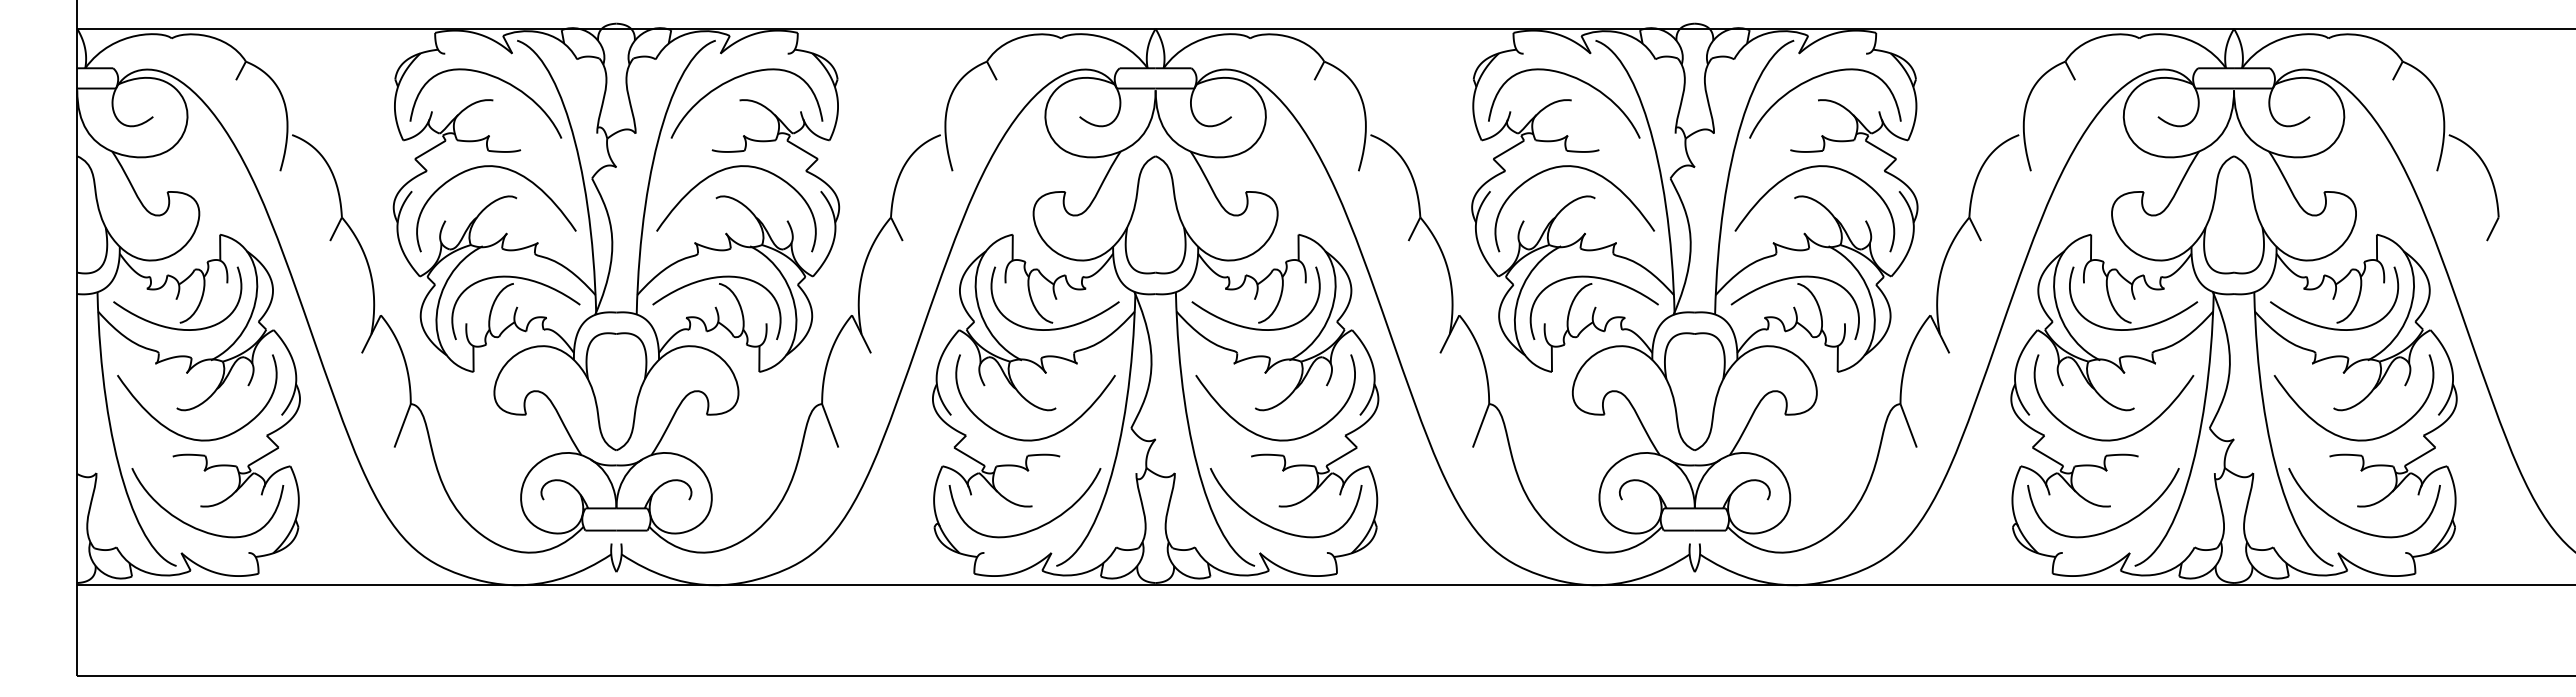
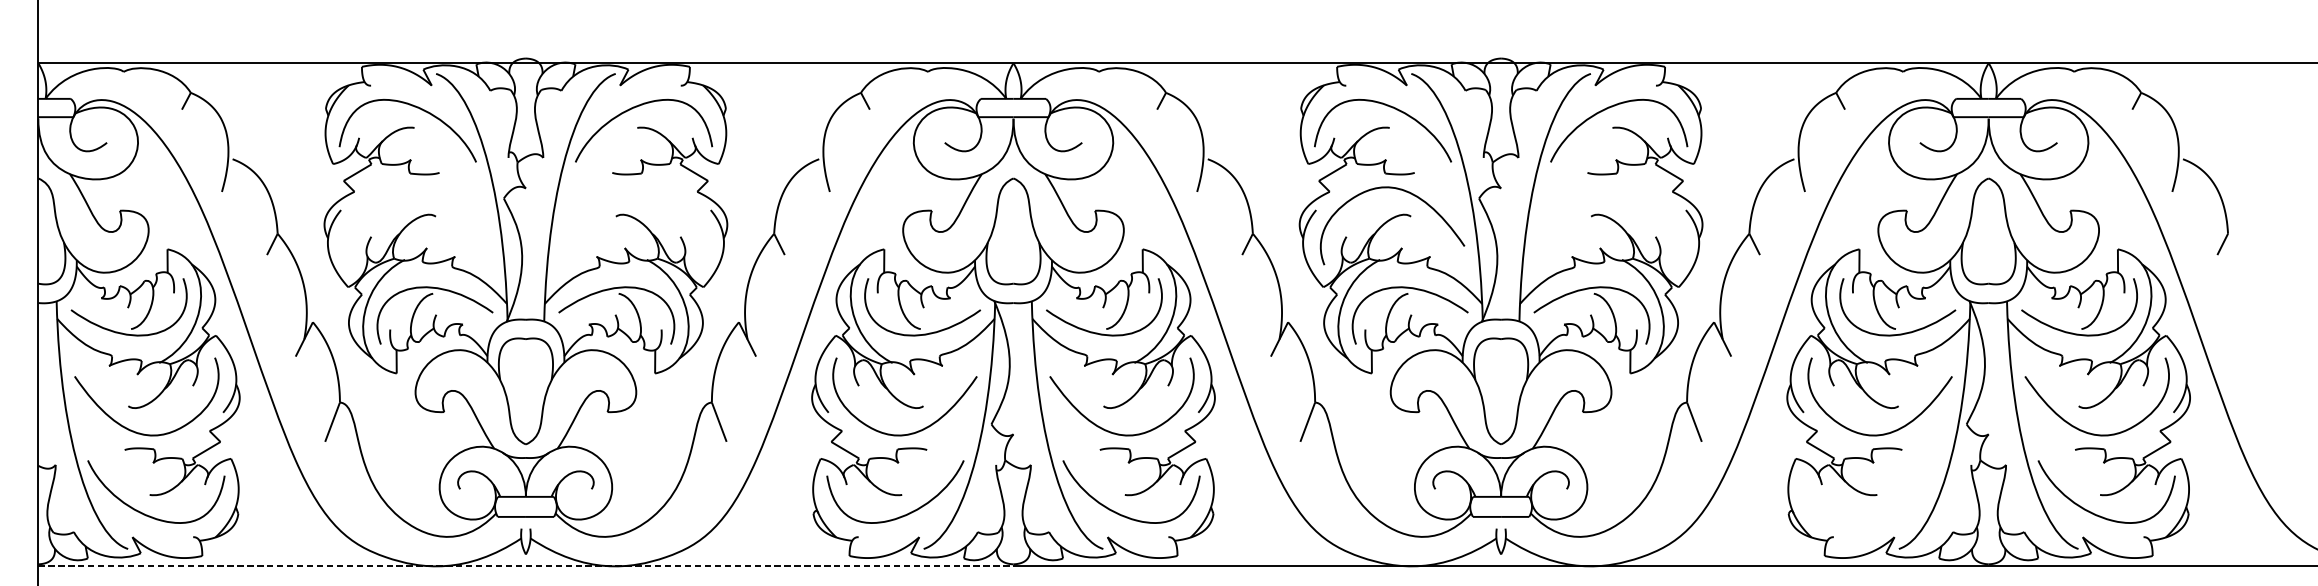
curve: (1803, 170) -> (1599, 191), removed
curve: (510, 171) -> (430, 192), removed
curve: (722, 171) -> (621, 192), removed
curve: (2112, 528) -> (1878, 515), removed
line: (616, 585) -> (525, 566), solid -> dashed

